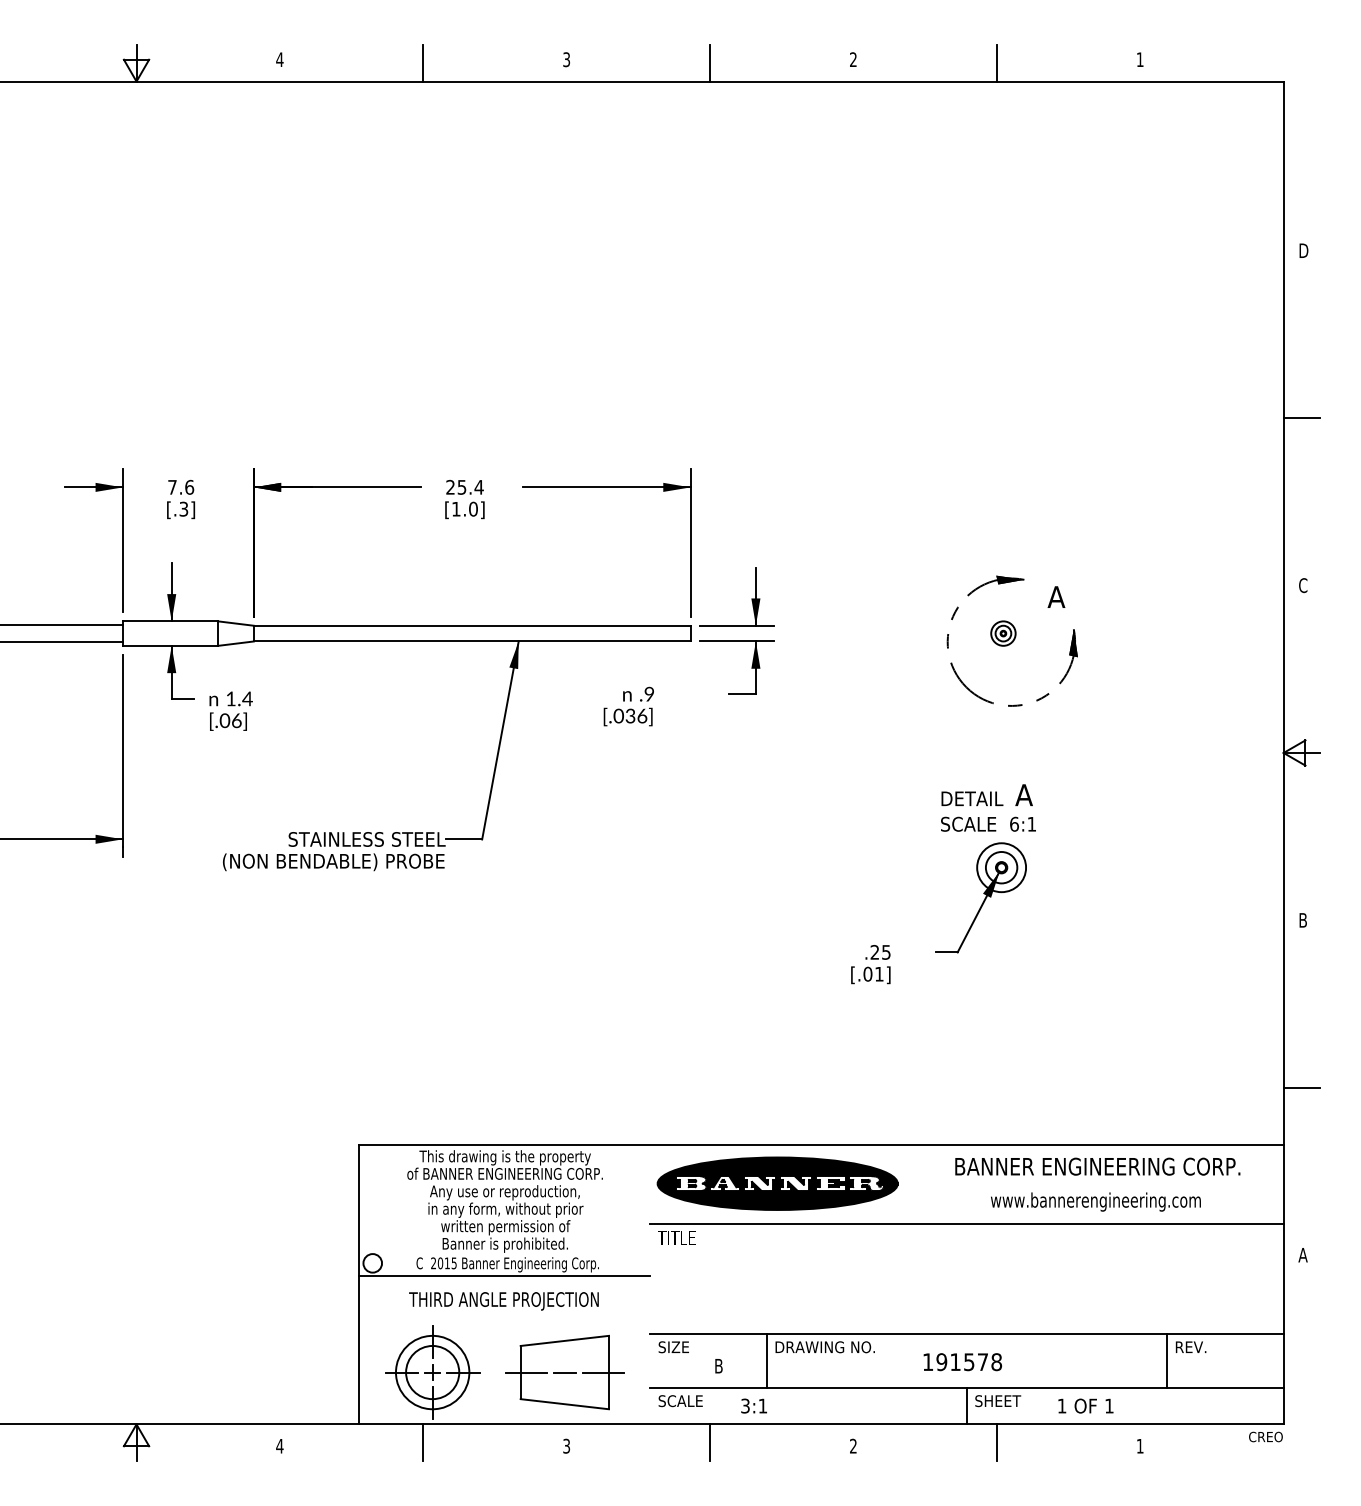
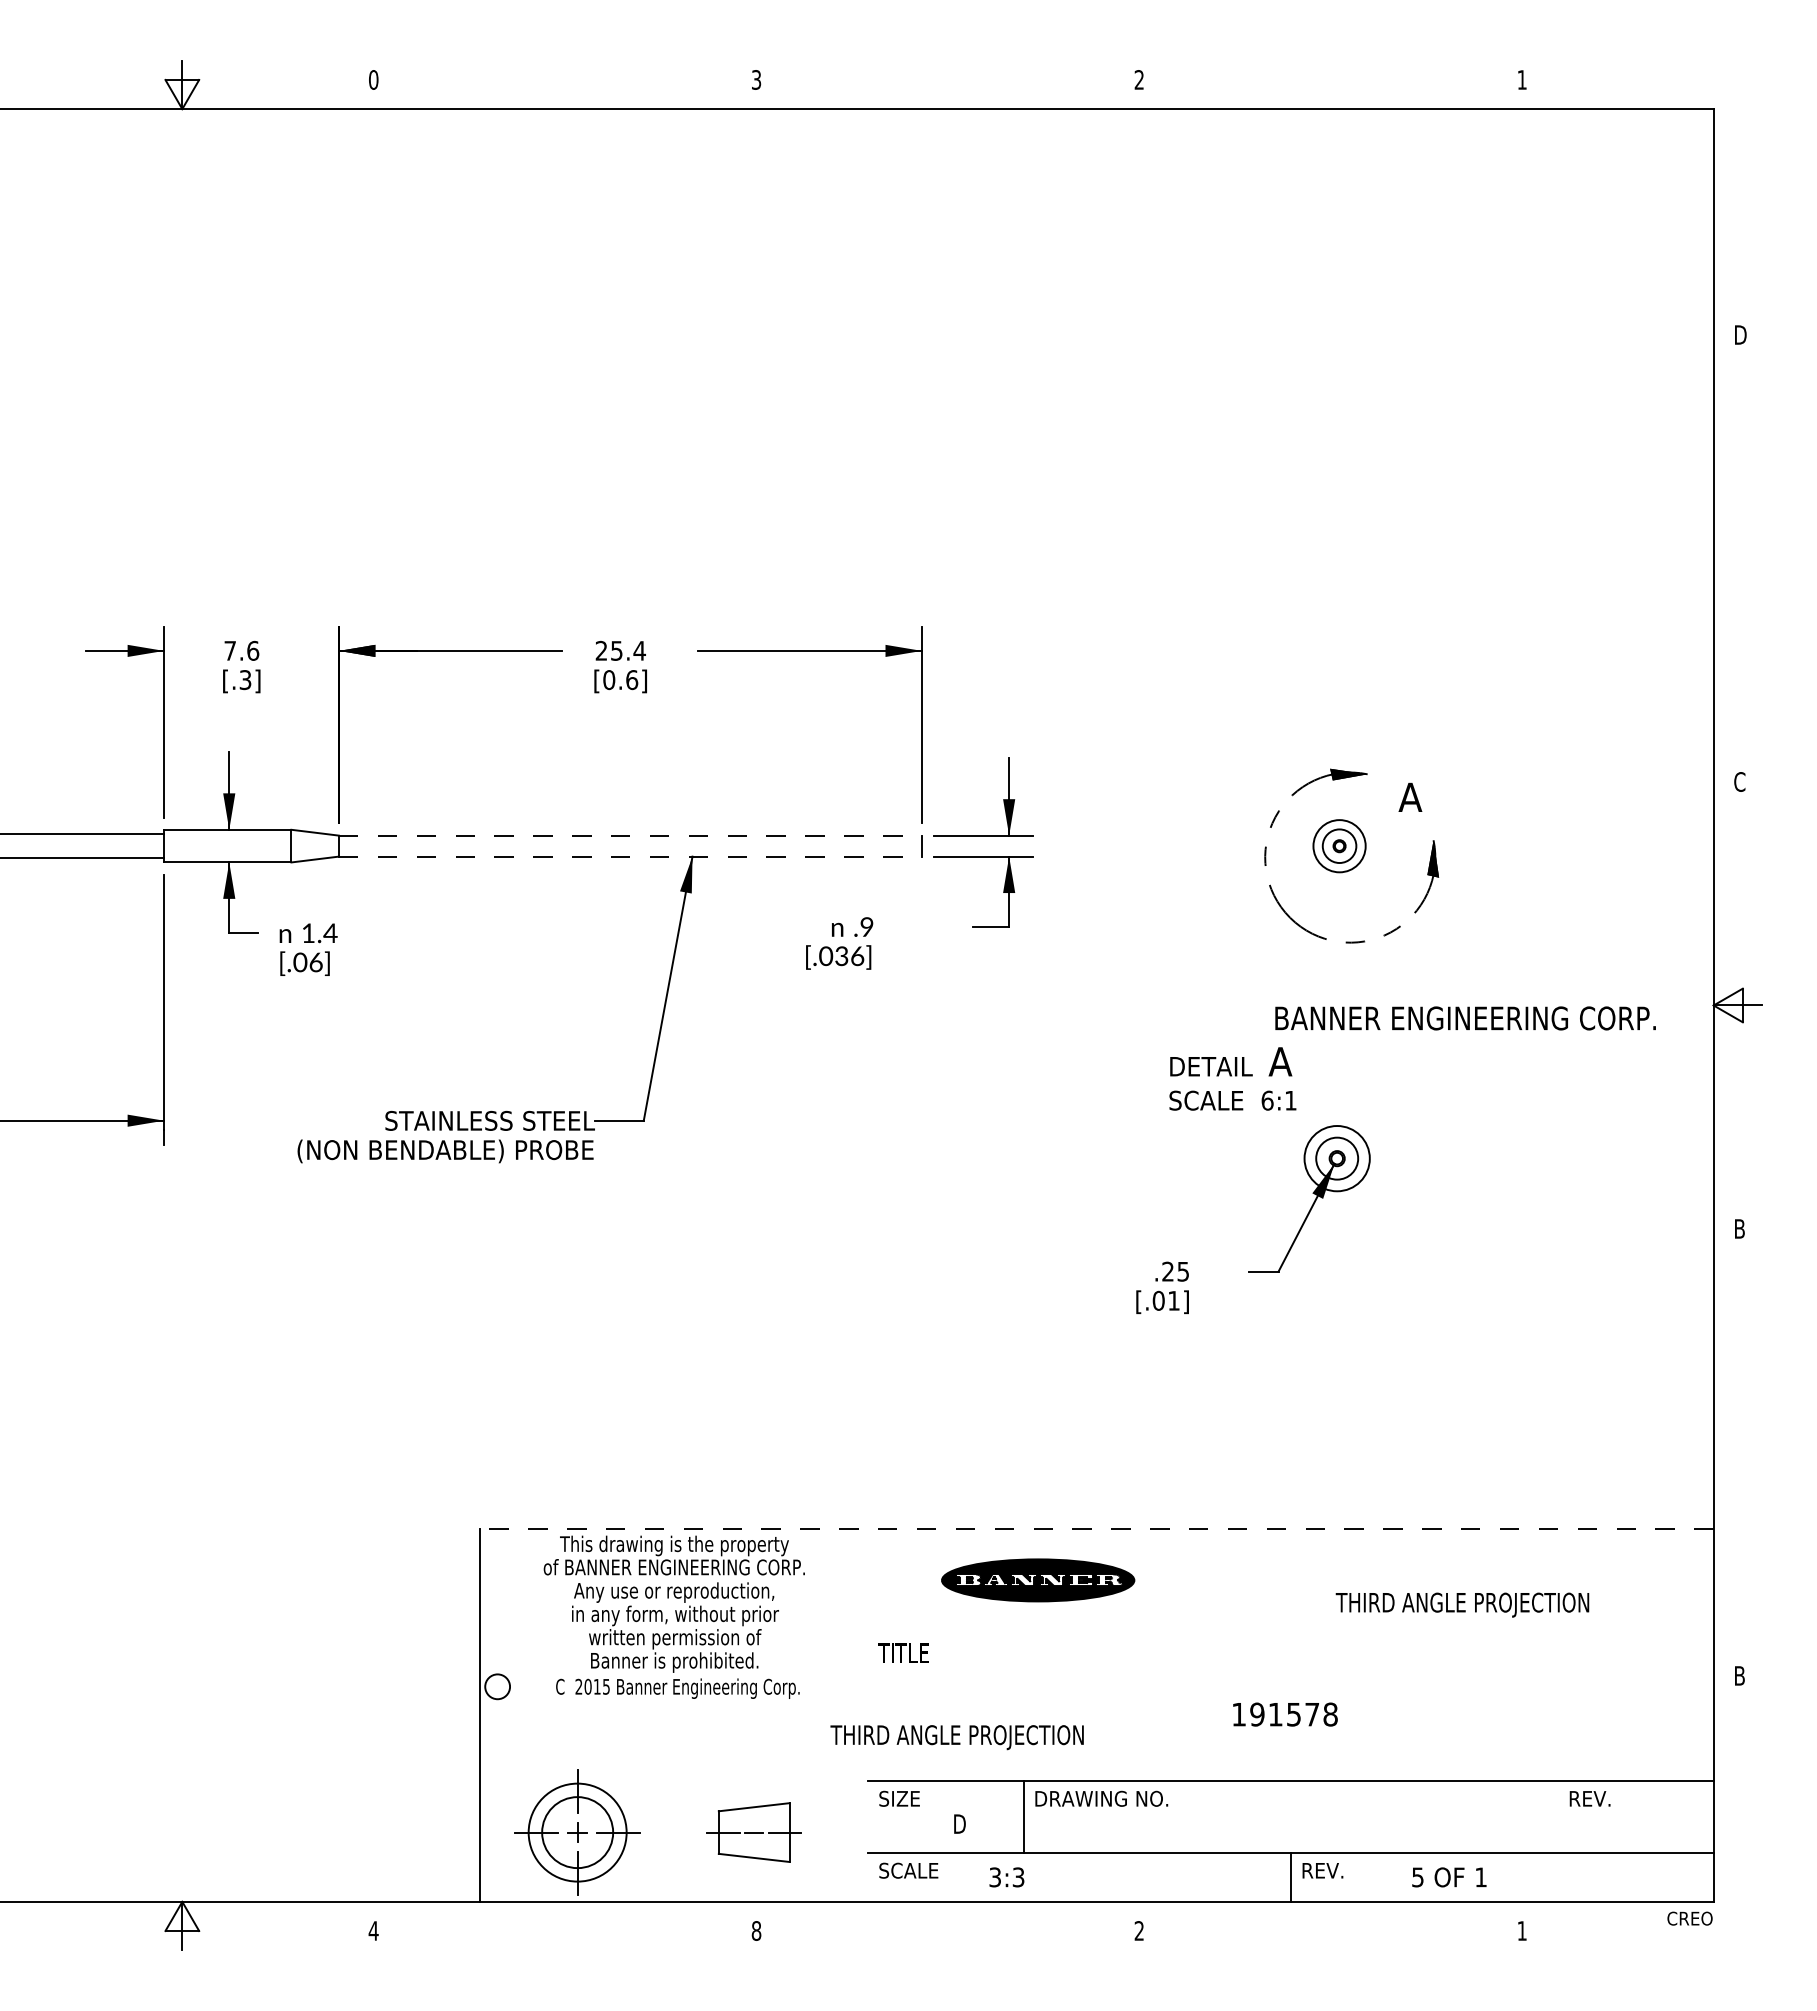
text: (279, 59) -> (373, 79), 4 -> 0
line: (423, 63) -> (565, 85), removed
line: (710, 63) -> (948, 85), removed
line: (996, 63) -> (1330, 85), removed
line: (1301, 418) -> (1737, 558), removed
text: (464, 508) -> (620, 679), [1.0] -> [0.6]
line: (472, 625) -> (630, 835), solid -> dashed
part: (1003, 633) -> (1339, 845), size x1.6
line: (472, 641) -> (630, 856), solid -> dashed
text: (988, 807) -> (1232, 1078), moved
line: (1301, 1087) -> (1737, 1452), removed
line: (820, 1144) -> (1095, 1528), solid -> dashed
text: (1097, 1166) -> (1465, 1018), moved
part: (777, 1183) -> (1037, 1580), size x0.6
text: (1095, 1201) -> (1462, 1604), www.bannerengineering.com -> THIRD ANGLE PROJECTION
line: (966, 1223) -> (1290, 1633), removed
text: (1302, 1255) -> (1738, 1676), A -> B
line: (504, 1275) -> (673, 1703), removed
text: (503, 1301) -> (956, 1737), moved
line: (1167, 1361) -> (1558, 1817), removed
text: (962, 1362) -> (1284, 1715), moved
text: (718, 1366) -> (959, 1824), B -> D
part: (564, 1372) -> (753, 1832), size x0.6
text: (998, 1401) -> (1333, 1871), SHEET -> REV.
text: (762, 1405) -> (1017, 1876), 3:1 -> 3:3
text: (1061, 1405) -> (1417, 1876), 1 -> 5
line: (423, 1442) -> (565, 1925), removed
line: (710, 1442) -> (948, 1925), removed
line: (996, 1442) -> (1330, 1925), removed
text: (566, 1445) -> (756, 1929), 3 -> 8

